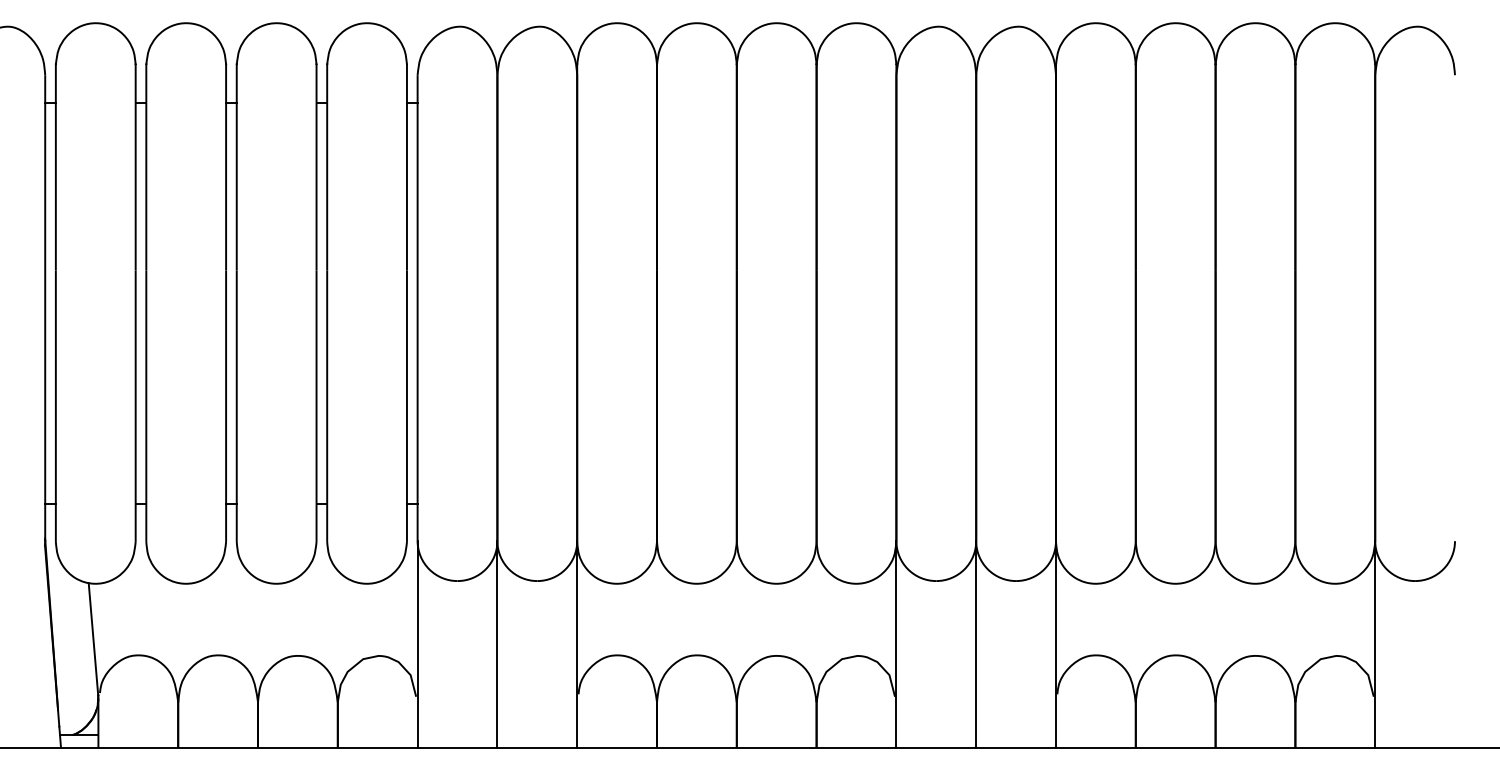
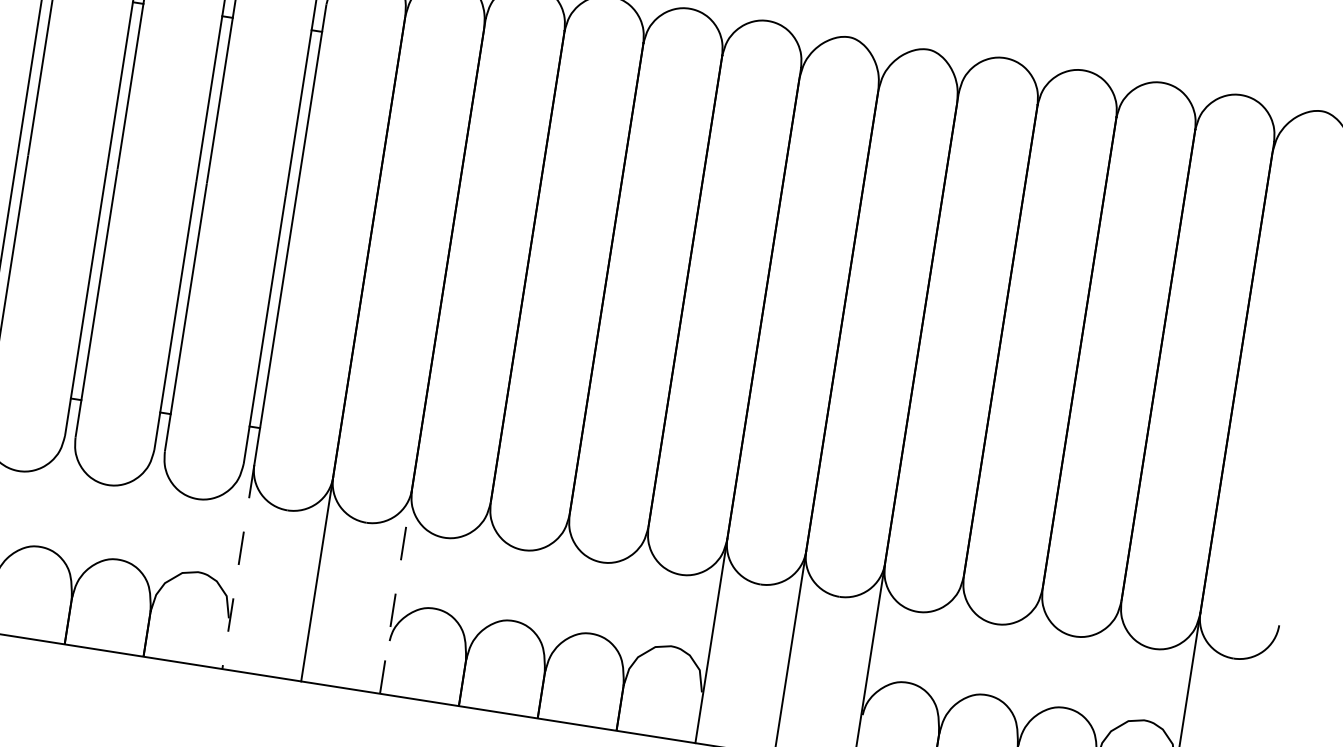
line: (577, 644) -> (396, 591), solid -> dashed
line: (417, 645) -> (238, 567), solid -> dashed

